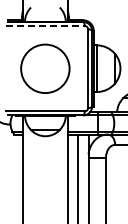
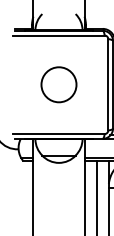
line: (45, 26) -> (59, 35), dashed -> solid
circle: (45, 68) -> (59, 84), size x0.62

